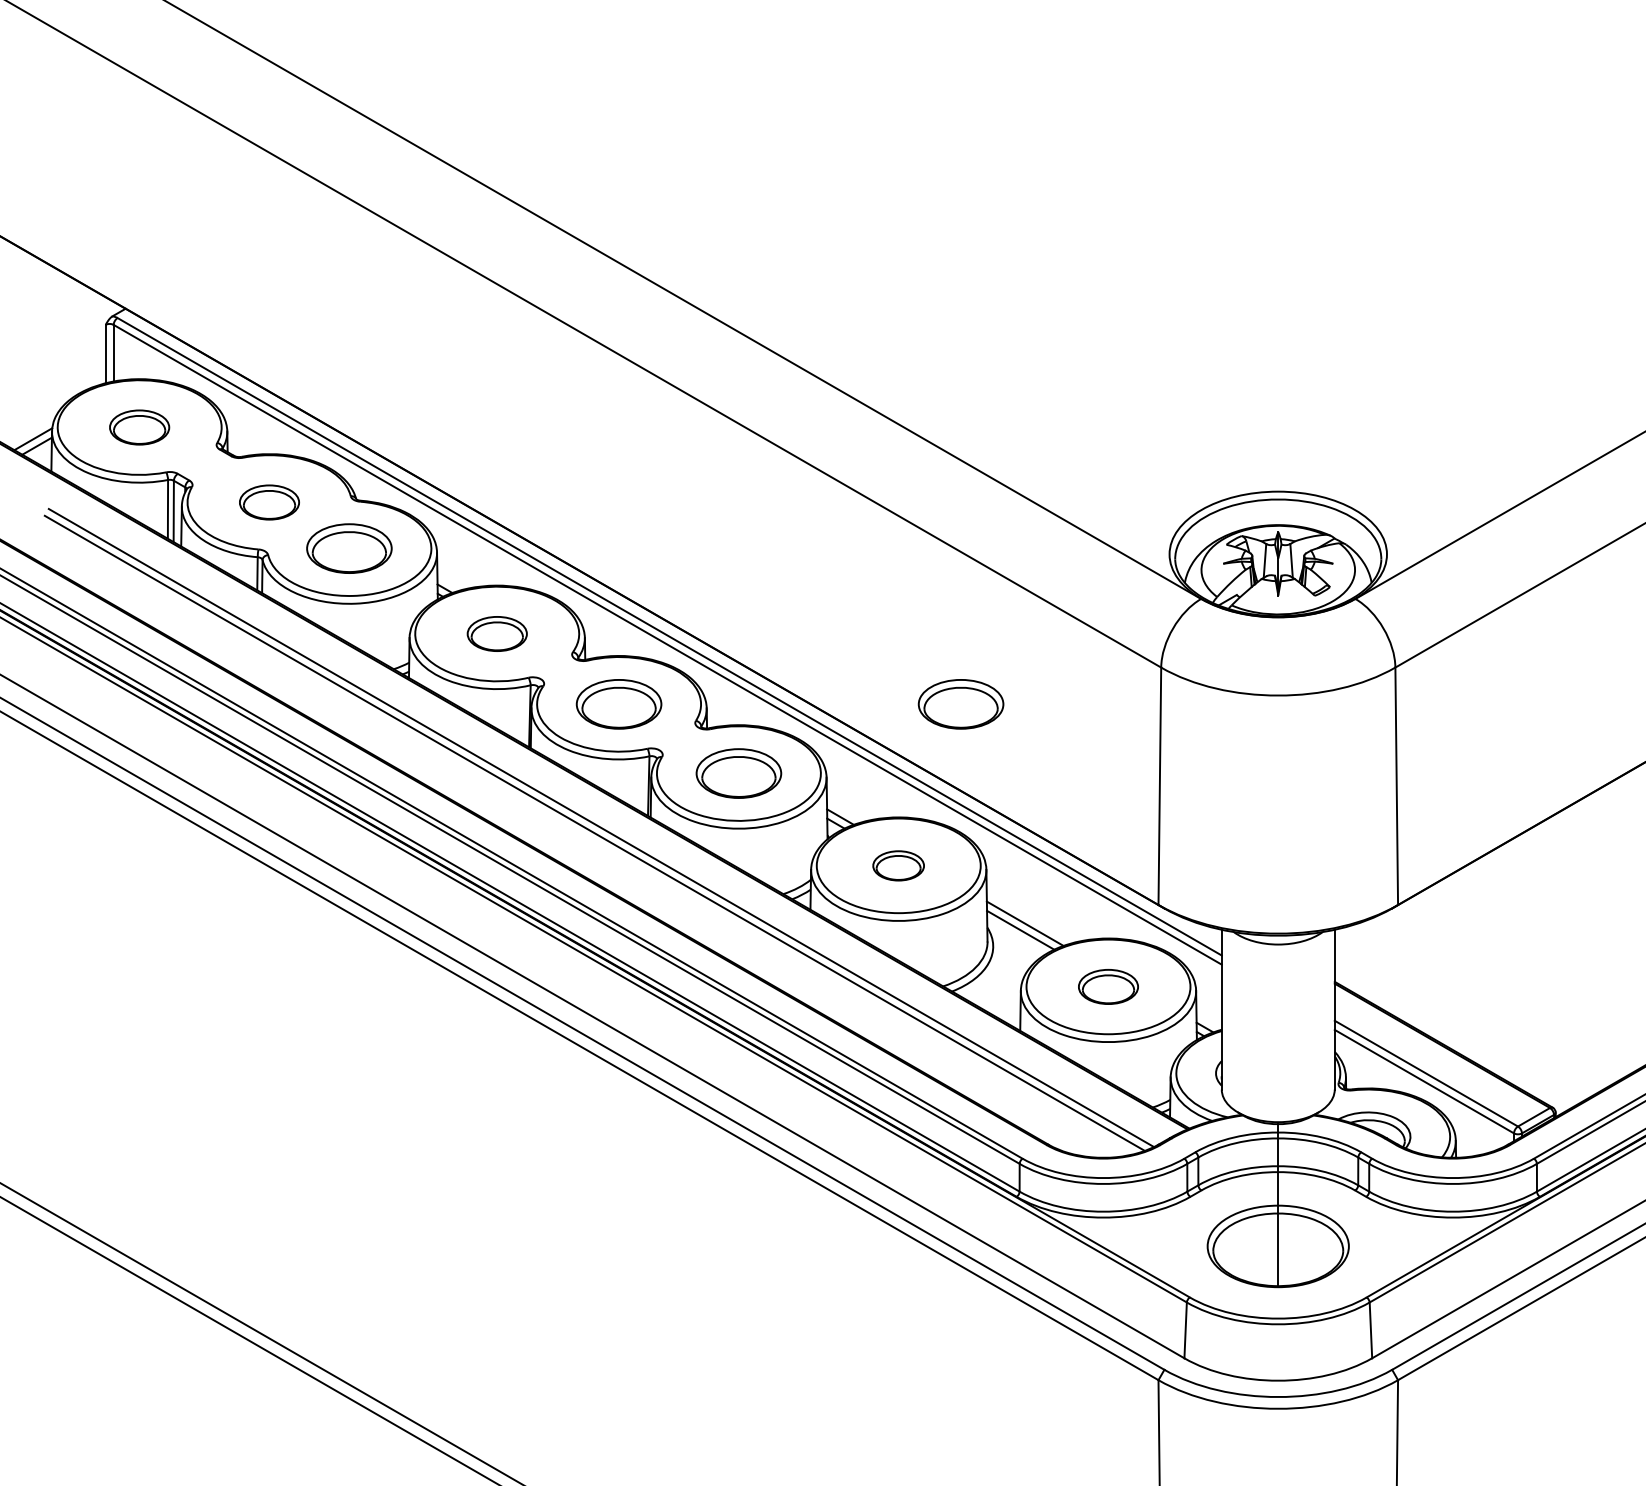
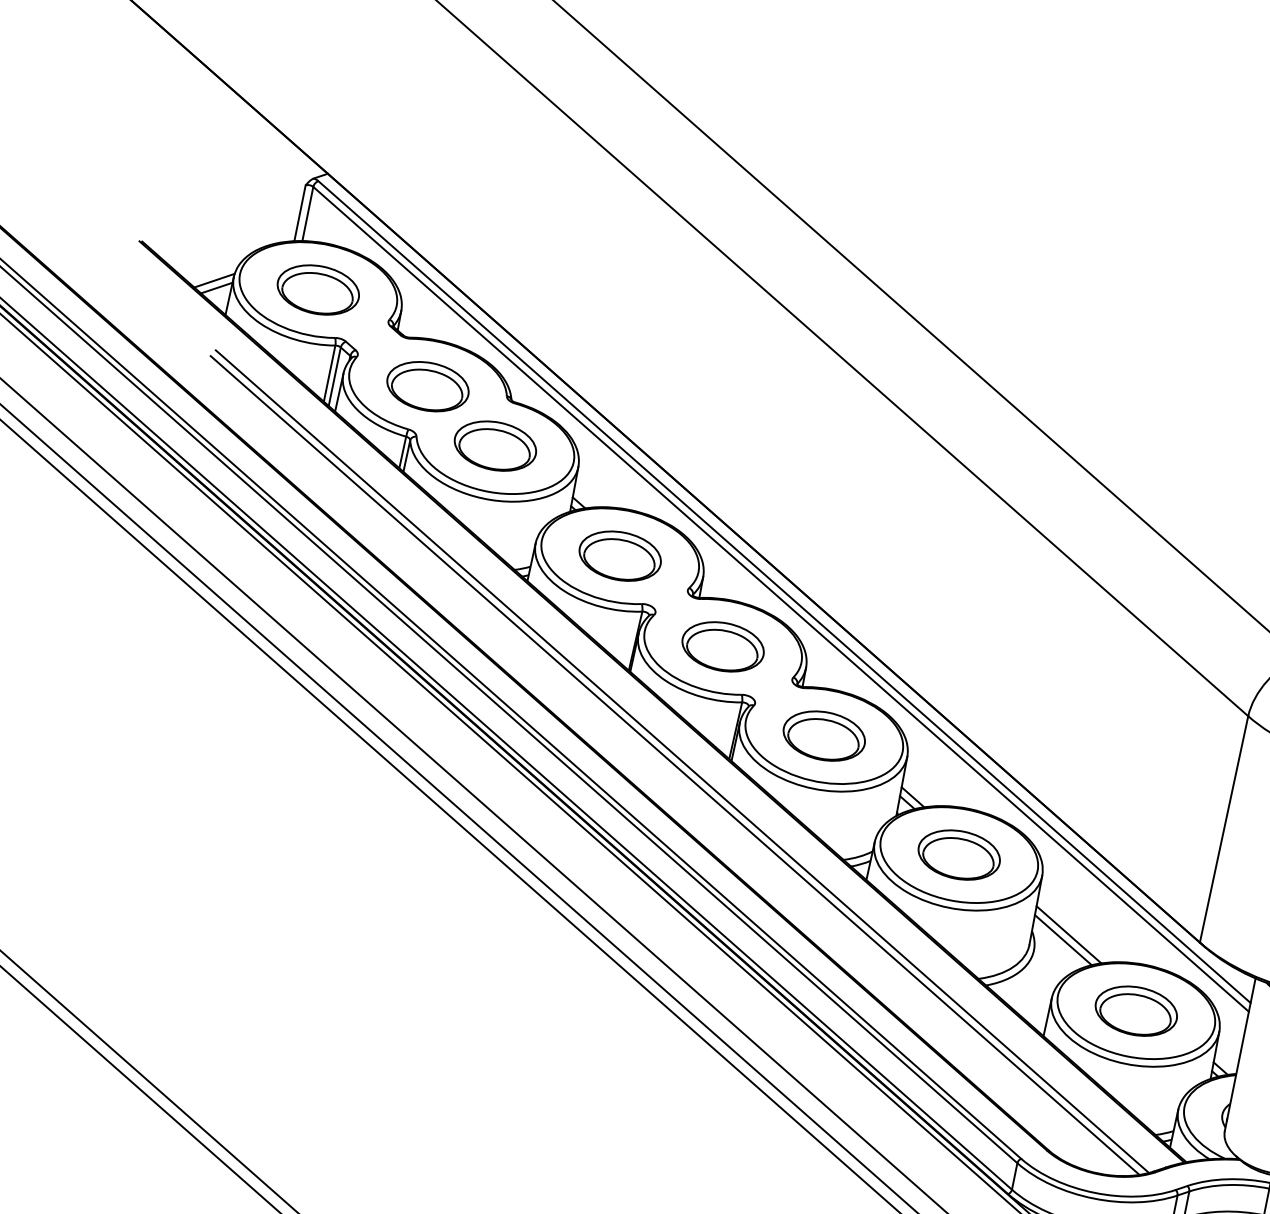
part: (139, 427) -> (318, 289), size x1.43
part: (269, 502) -> (427, 386), size x1.43
part: (497, 633) -> (620, 555), size x1.43
part: (960, 704) -> (1049, 712), removed
part: (898, 865) -> (959, 854), size x1.67
part: (1108, 986) -> (1136, 1010), size x1.43

